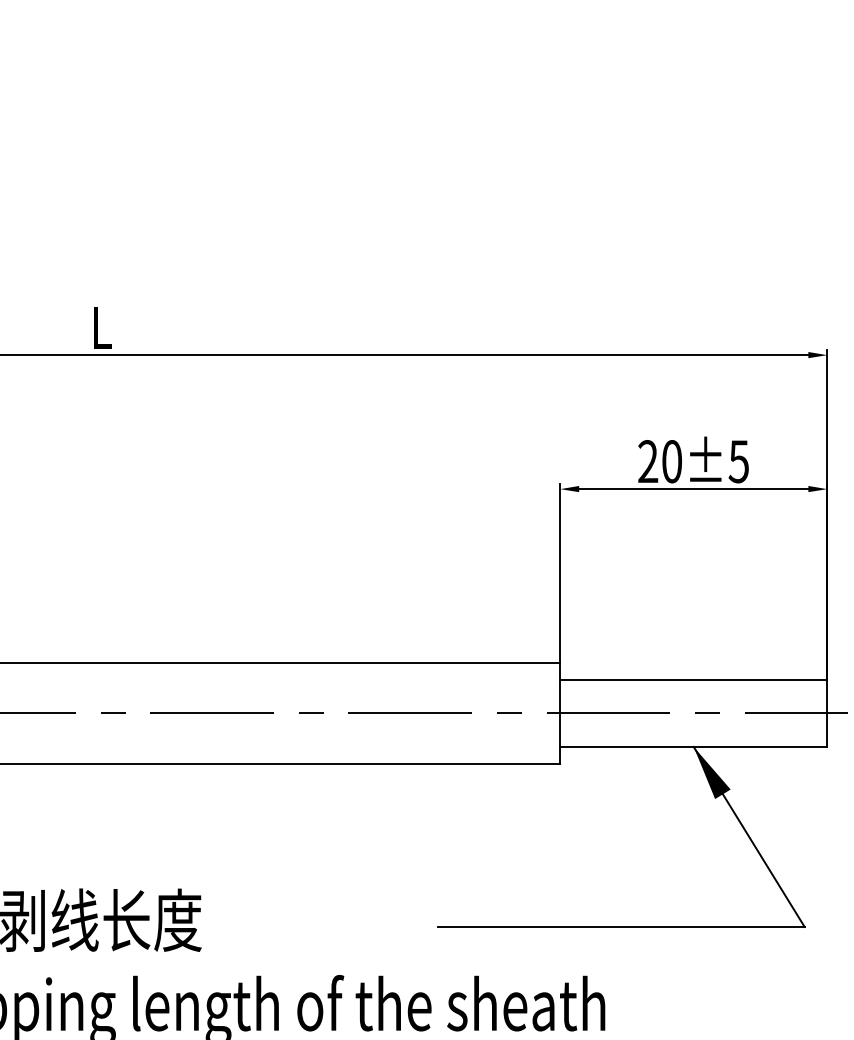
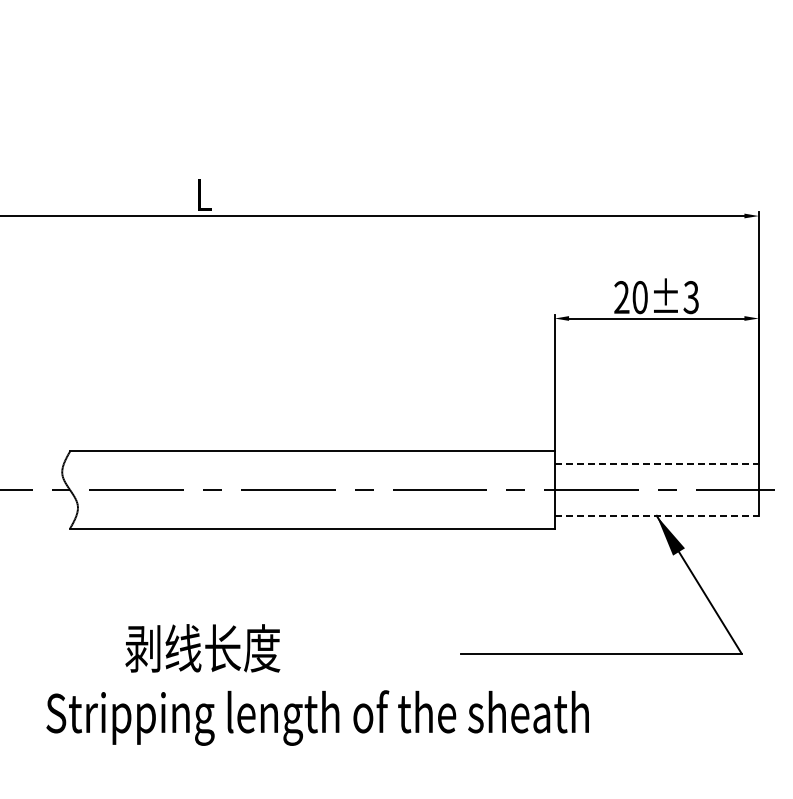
text: (737, 461) -> (690, 297), 20±5 -> 20±3
line: (694, 679) -> (657, 464), solid -> dashed
line: (694, 746) -> (657, 515), solid -> dashed

